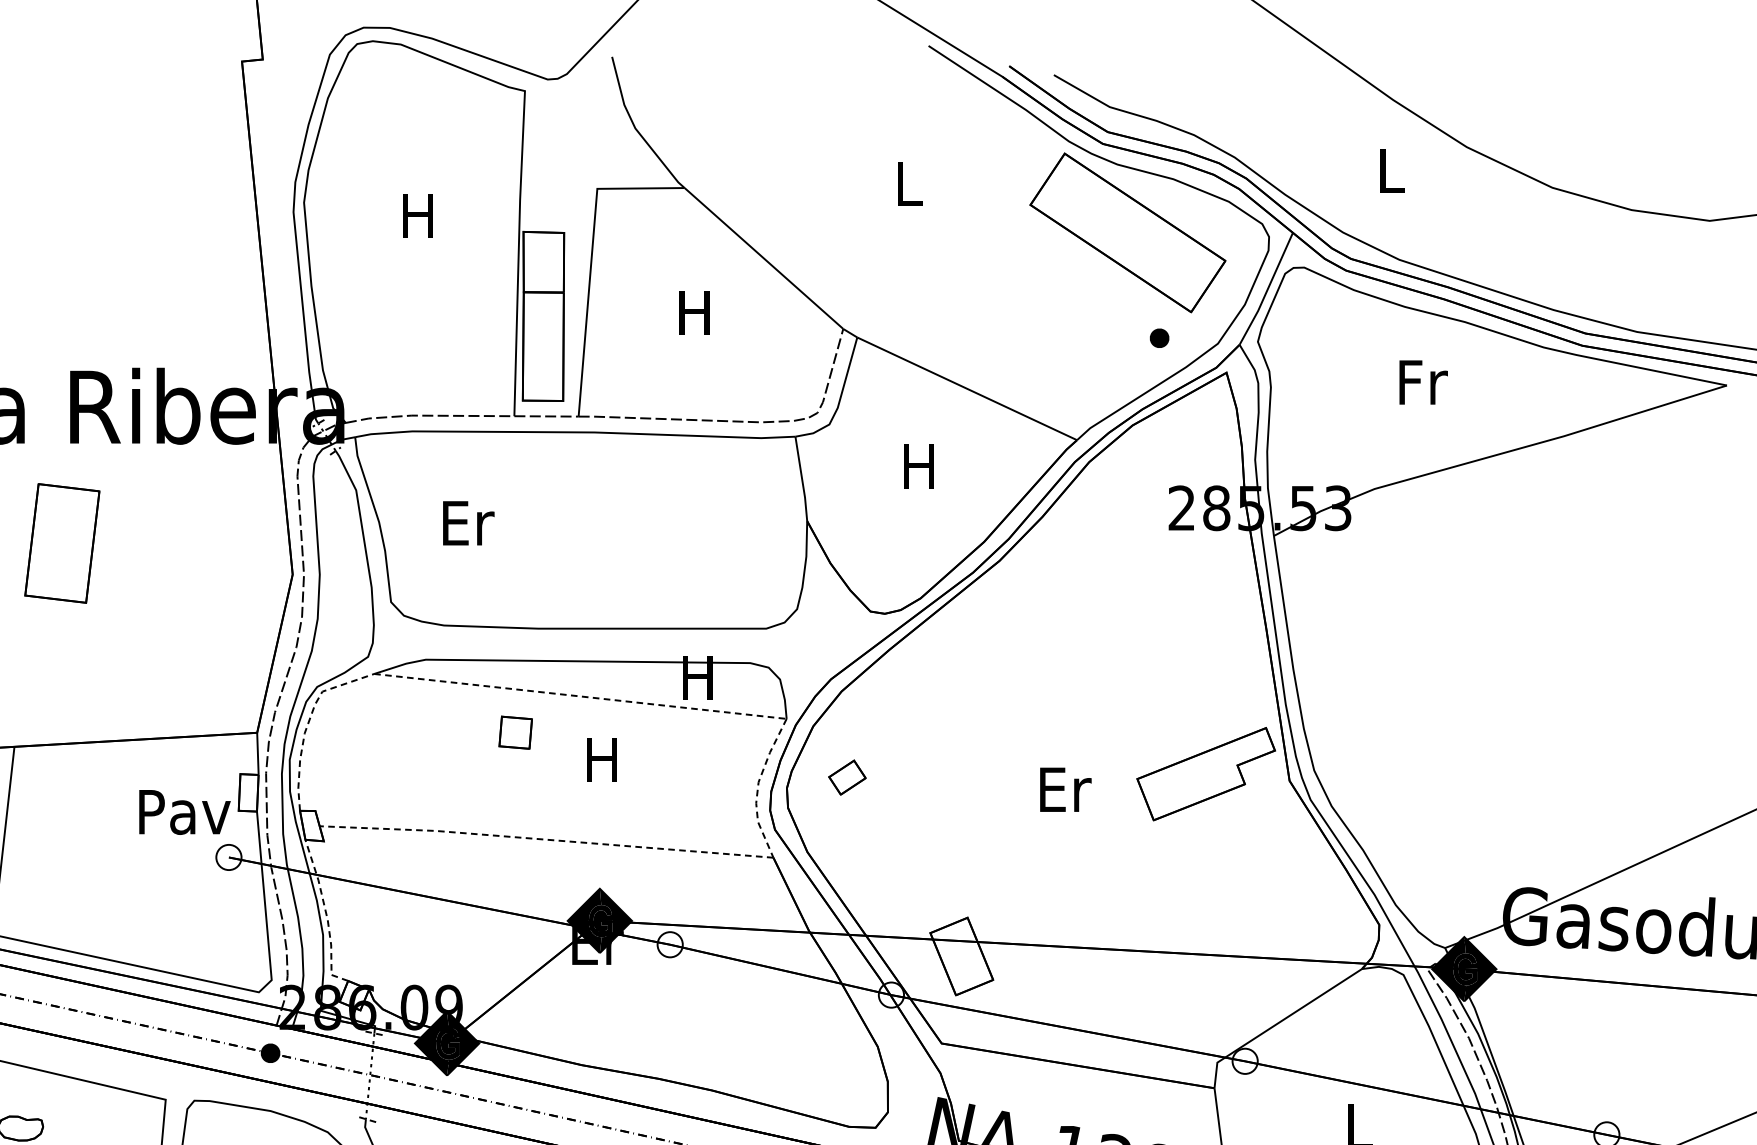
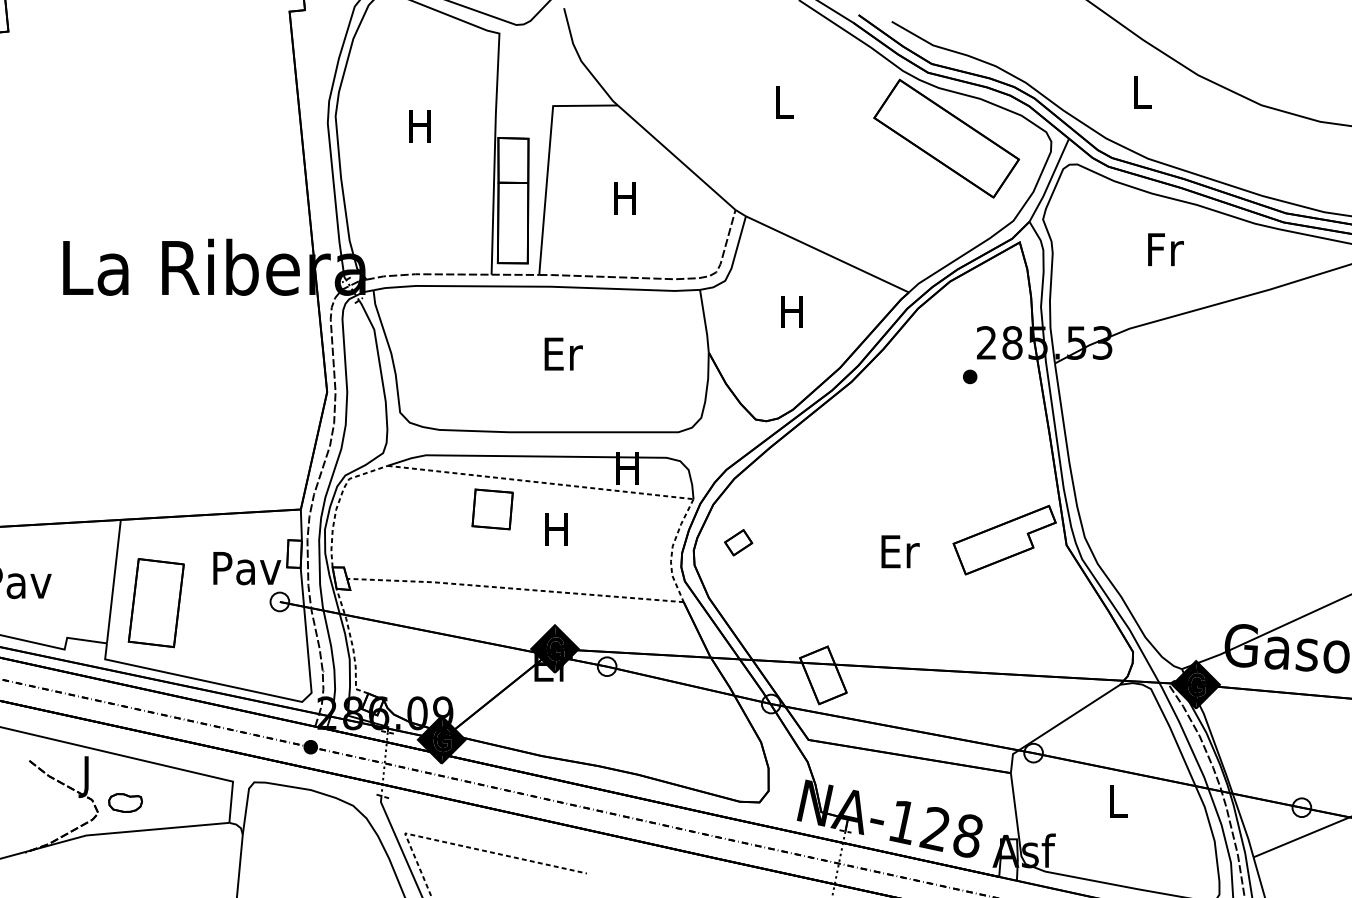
part: (1160, 337) -> (970, 376), moved
text: (468, 522) -> (563, 353), moved
part: (61, 544) -> (155, 603), moved
part: (515, 732) -> (492, 509), size x1.67

